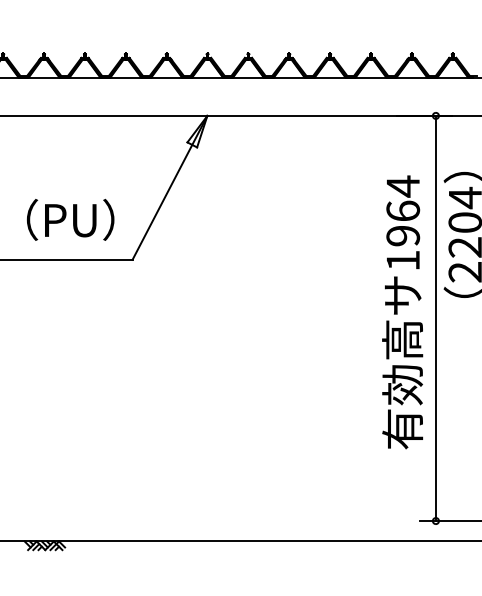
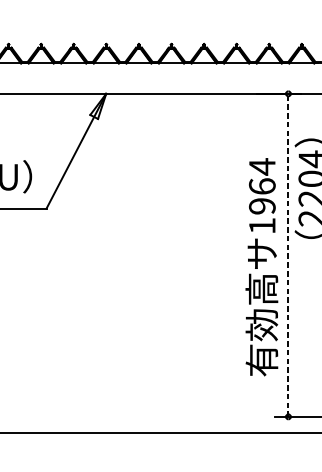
text: (402, 312) -> (261, 267), moved
line: (435, 318) -> (288, 255), solid -> dashed

